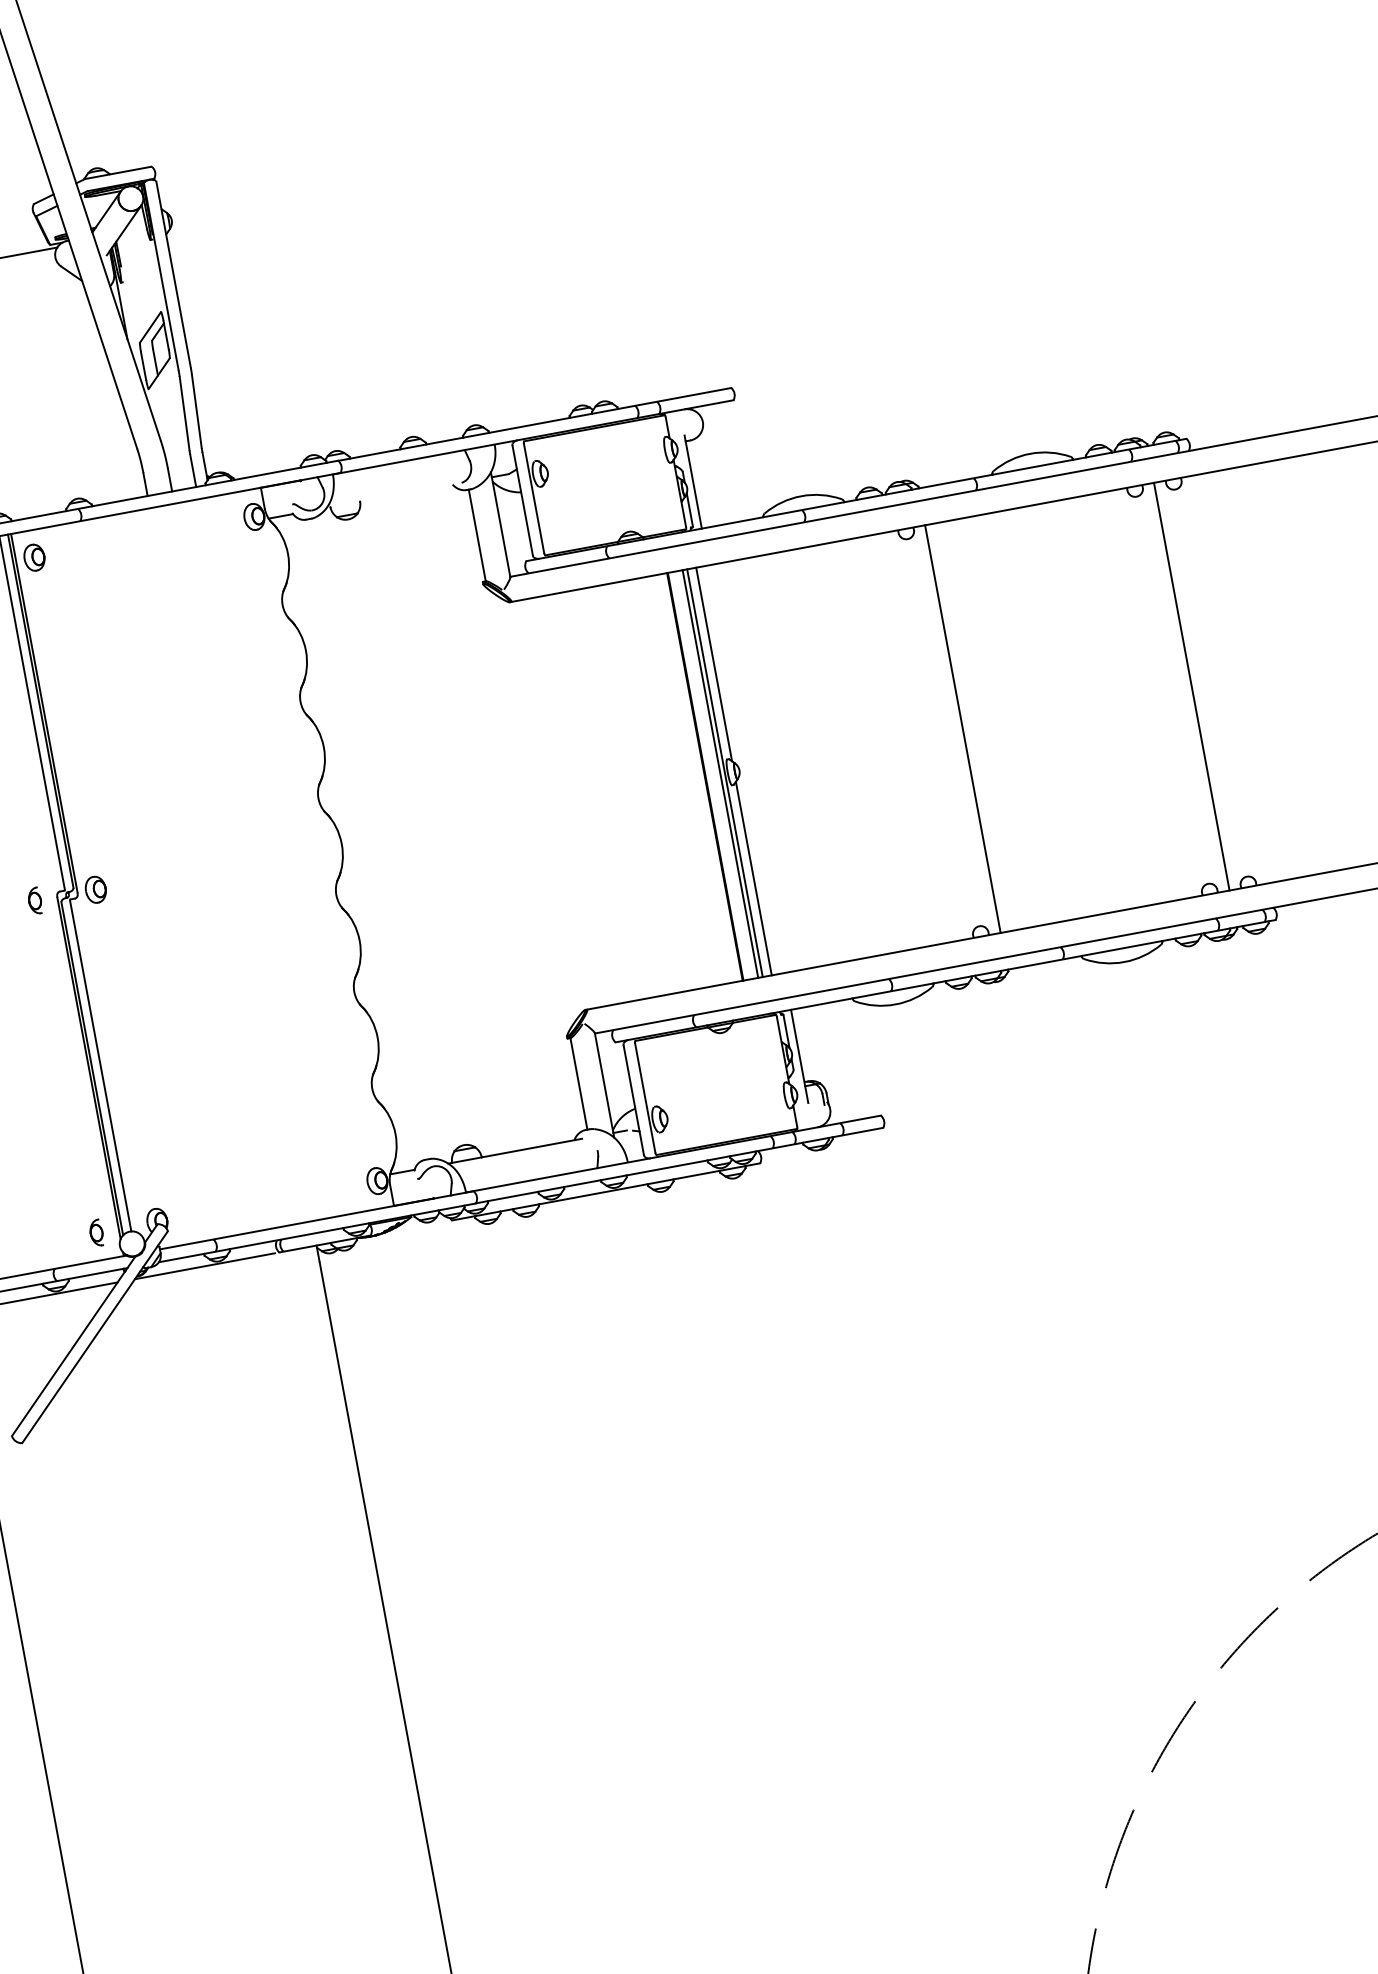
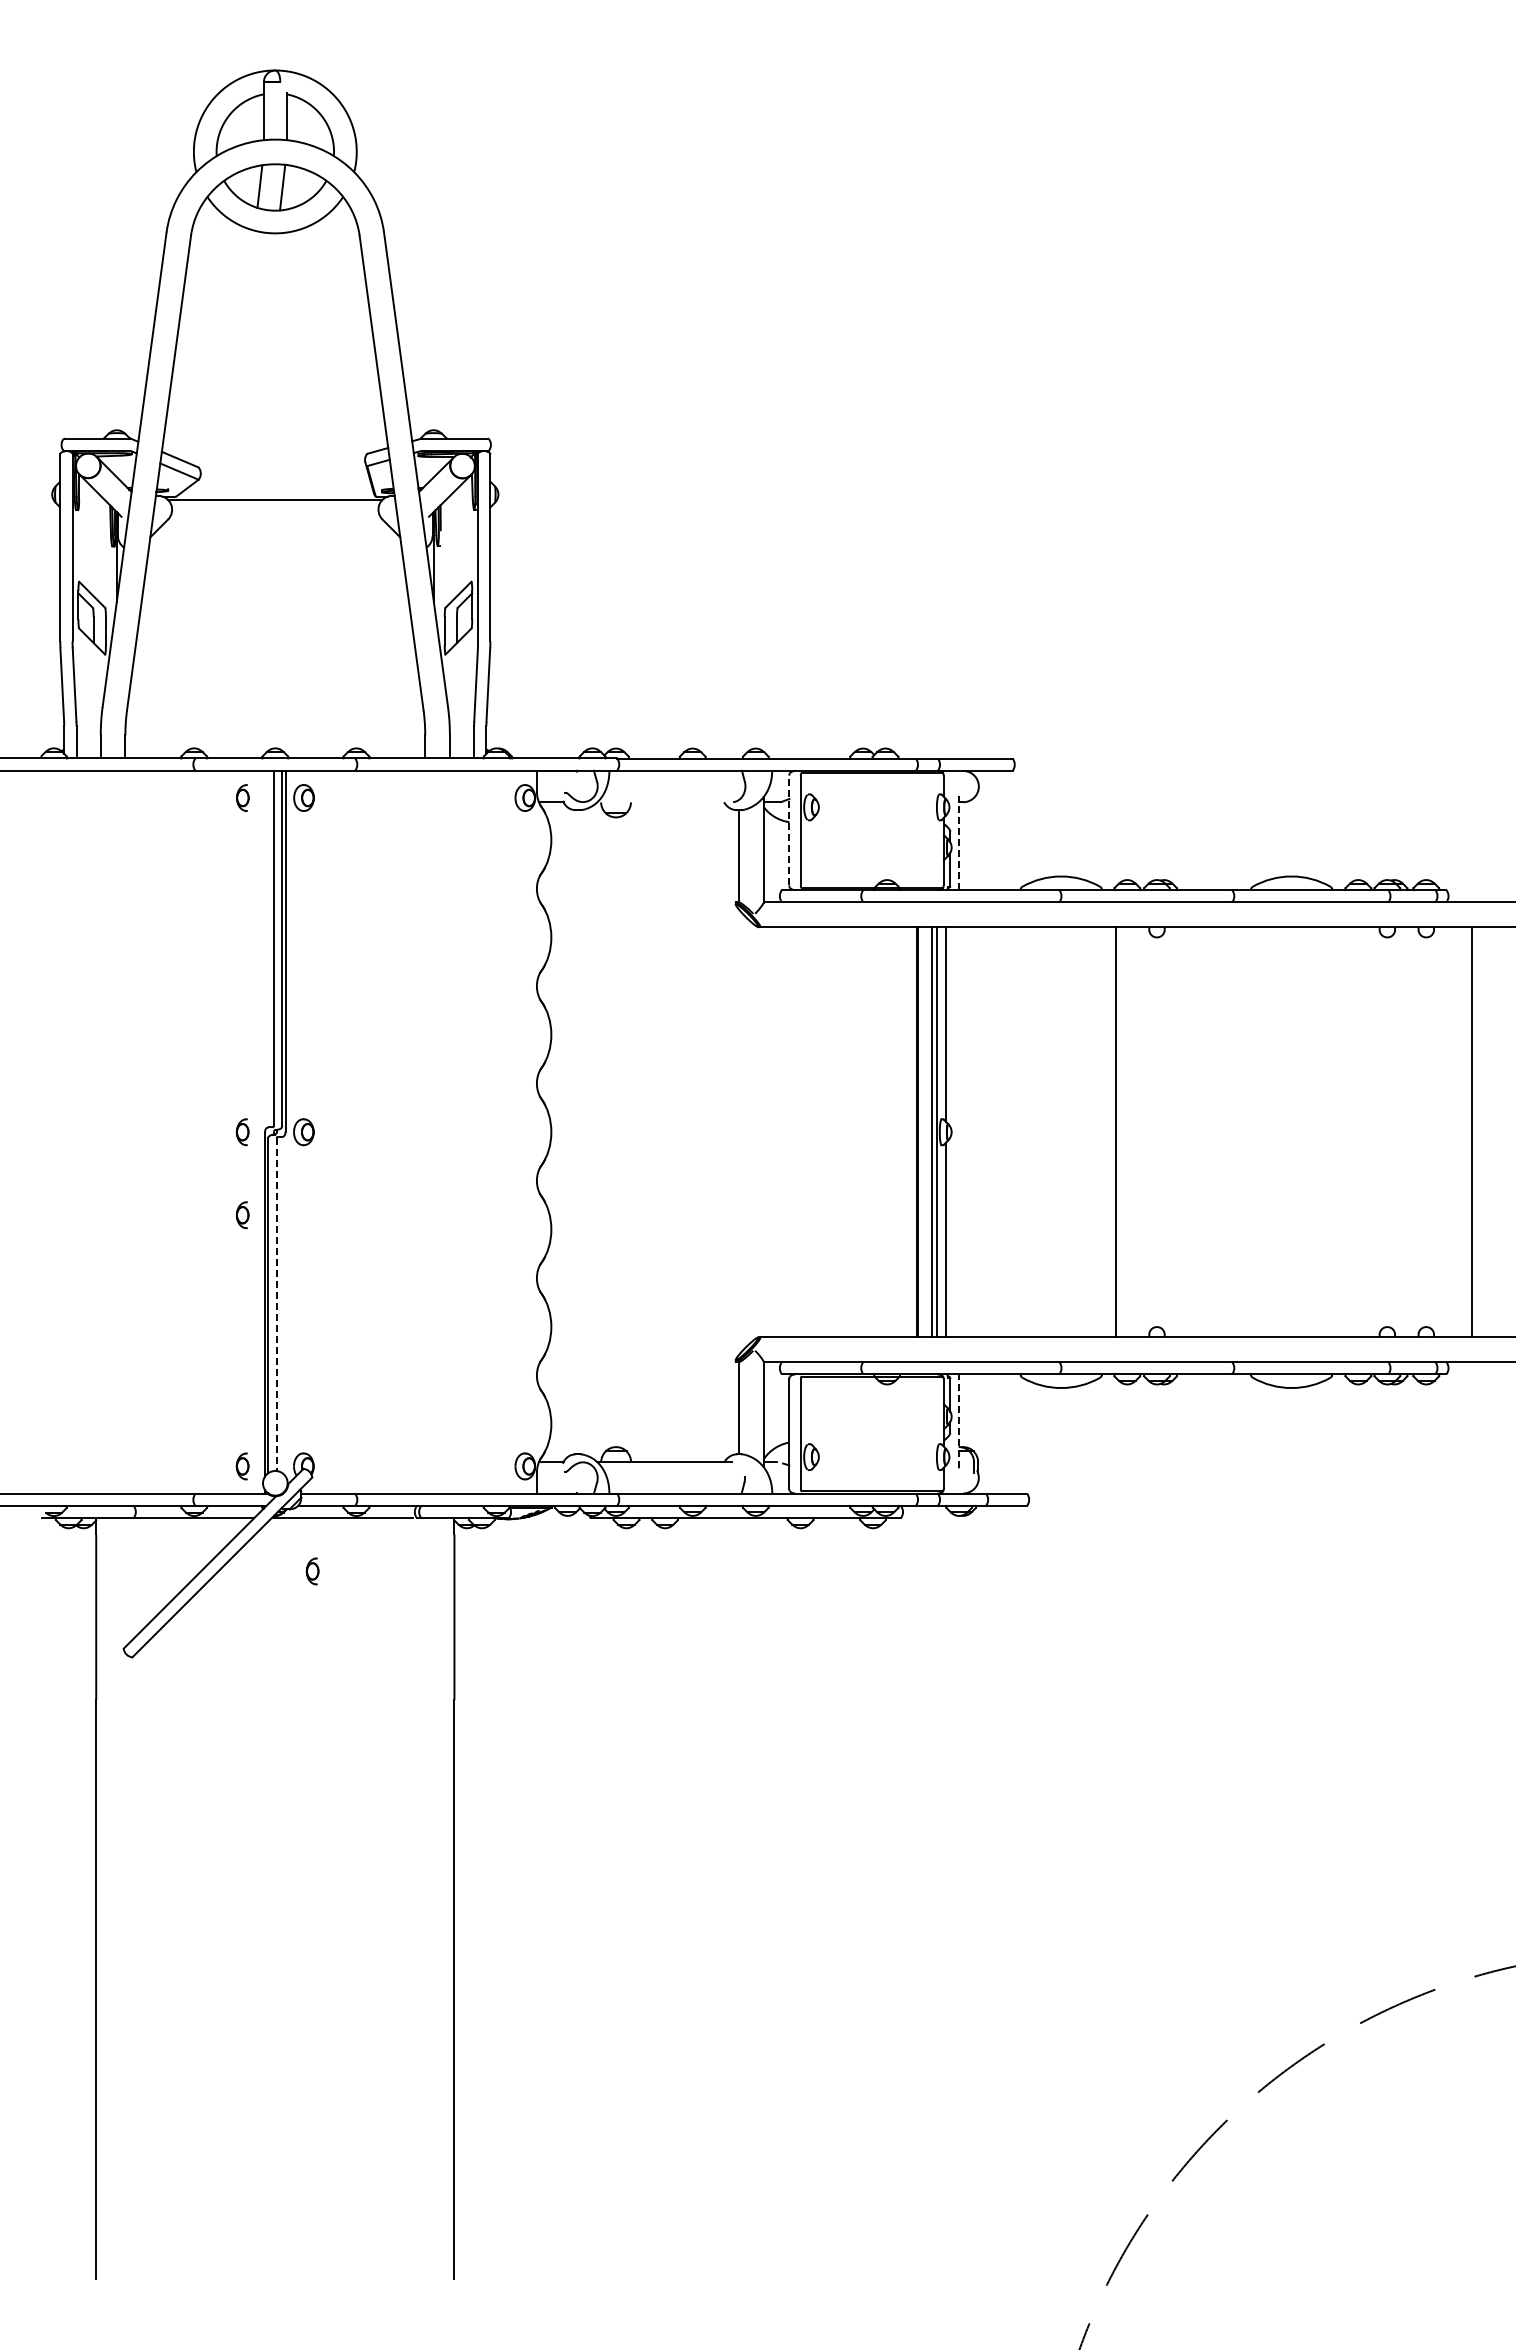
line: (693, 482) -> (958, 843), solid -> dashed
line: (522, 500) -> (789, 830), solid -> dashed
line: (1191, 687) -> (1471, 1132), moved
line: (962, 729) -> (1116, 1132), moved
part: (50, 983) -> (242, 1215), added
line: (799, 1056) -> (958, 1421), solid -> dashed
line: (100, 1065) -> (276, 1304), solid -> dashed
part: (185, 1324) -> (312, 1571), added

